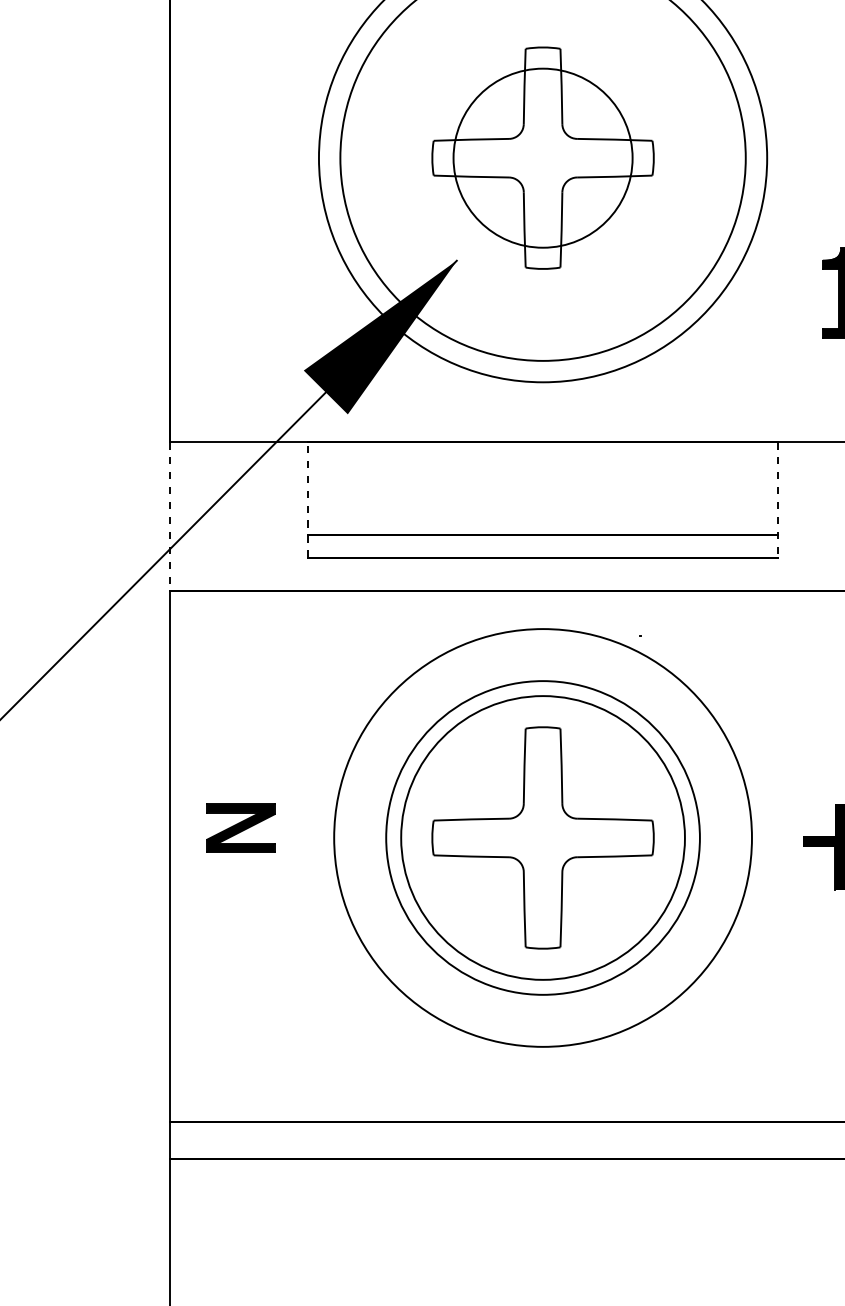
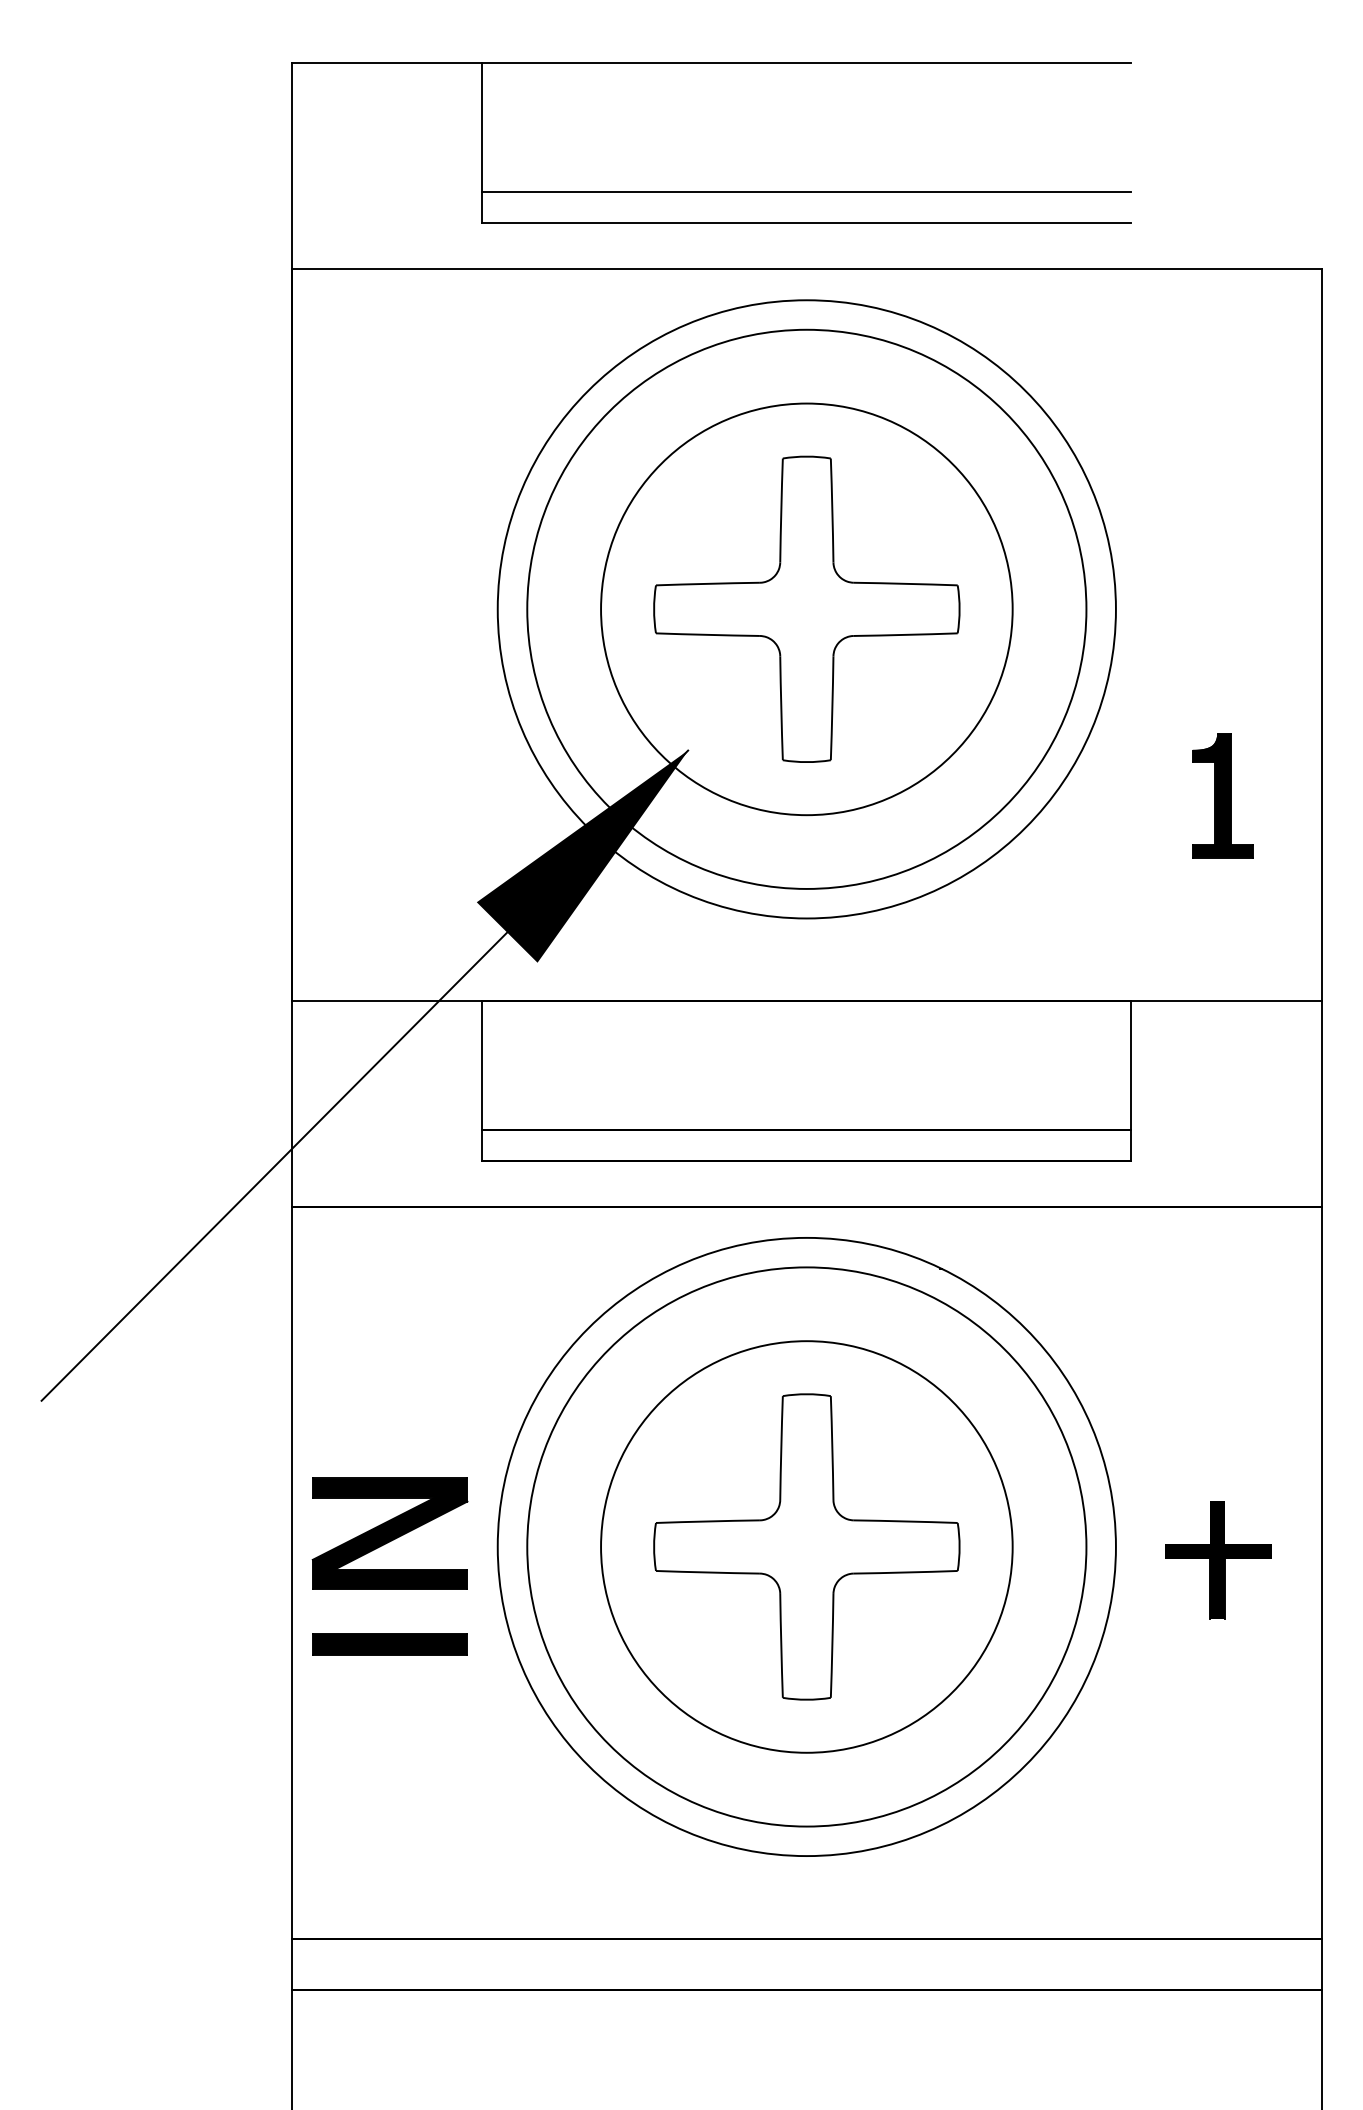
circle: (542, 158) -> (806, 609), size x1.67
line: (307, 499) -> (482, 1080), dashed -> solid
line: (778, 499) -> (1131, 1080), dashed -> solid
line: (169, 517) -> (291, 1104), dashed -> solid
part: (240, 828) -> (389, 1533), size x1.67
circle: (542, 837) -> (806, 1546), size x0.71
circle: (542, 837) -> (806, 1546), size x1.43
circle: (542, 837) -> (806, 1546), size x1.43
part: (240, 908) -> (389, 1644), added

